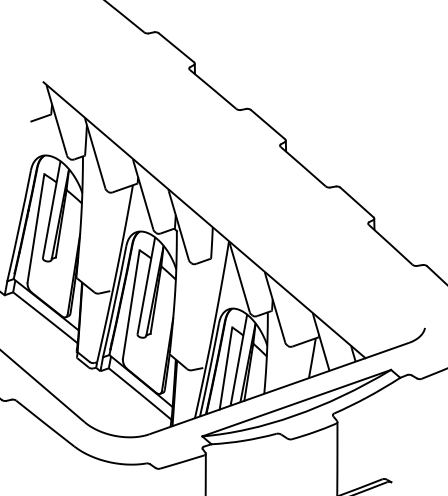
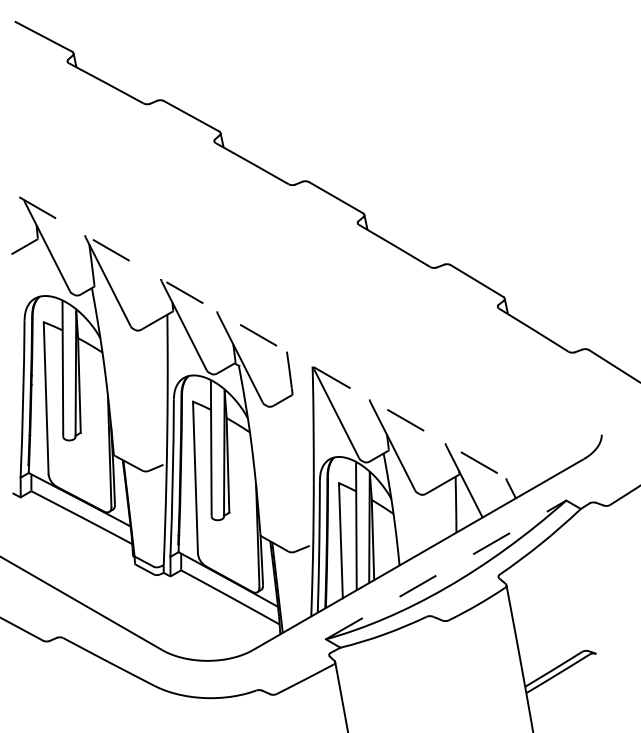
line: (204, 220) -> (273, 344), solid -> dashed
line: (297, 402) -> (446, 569), solid -> dashed

